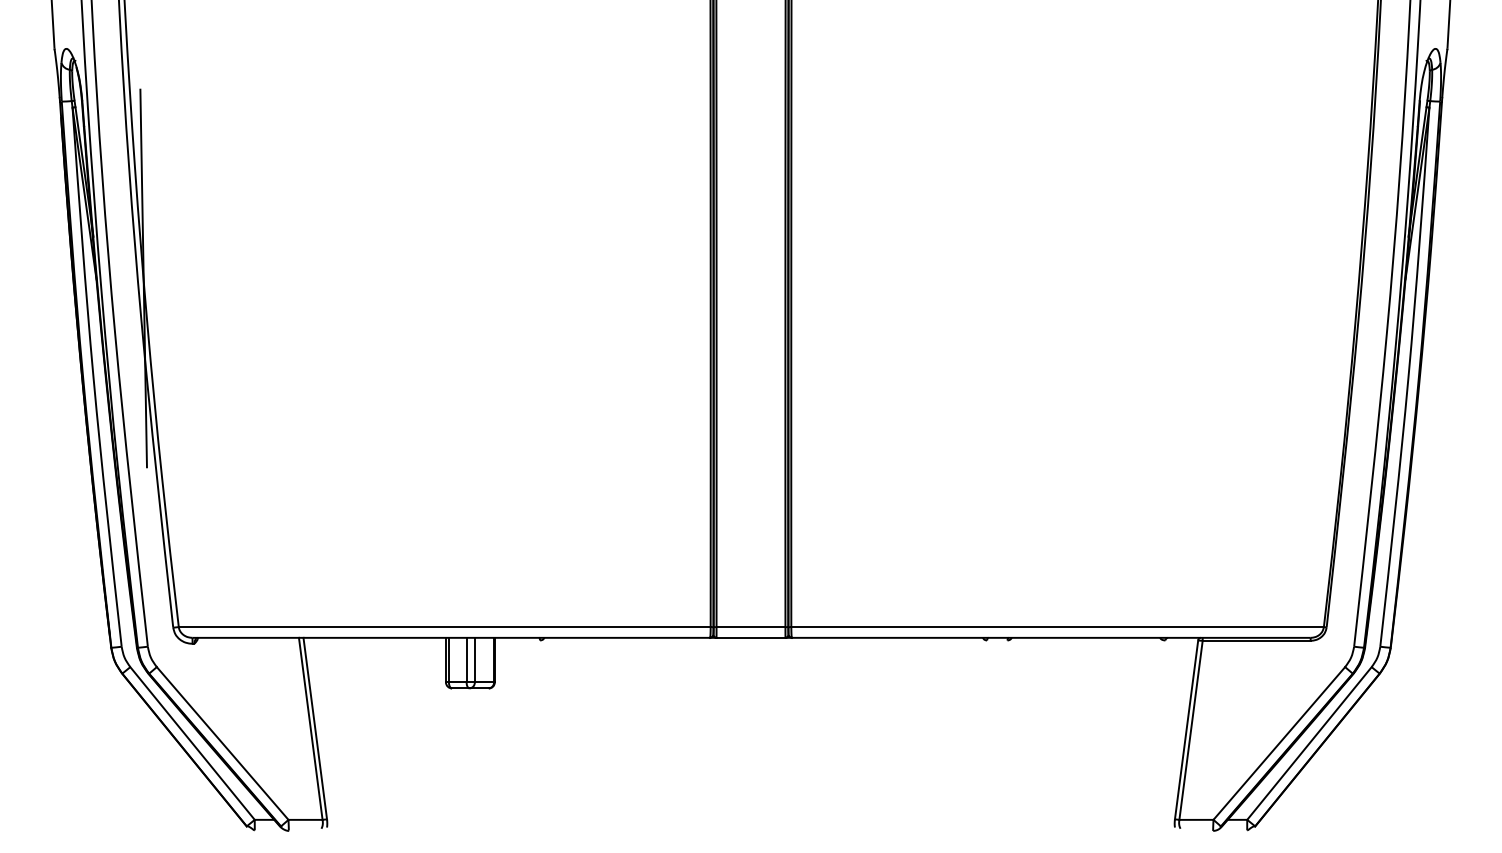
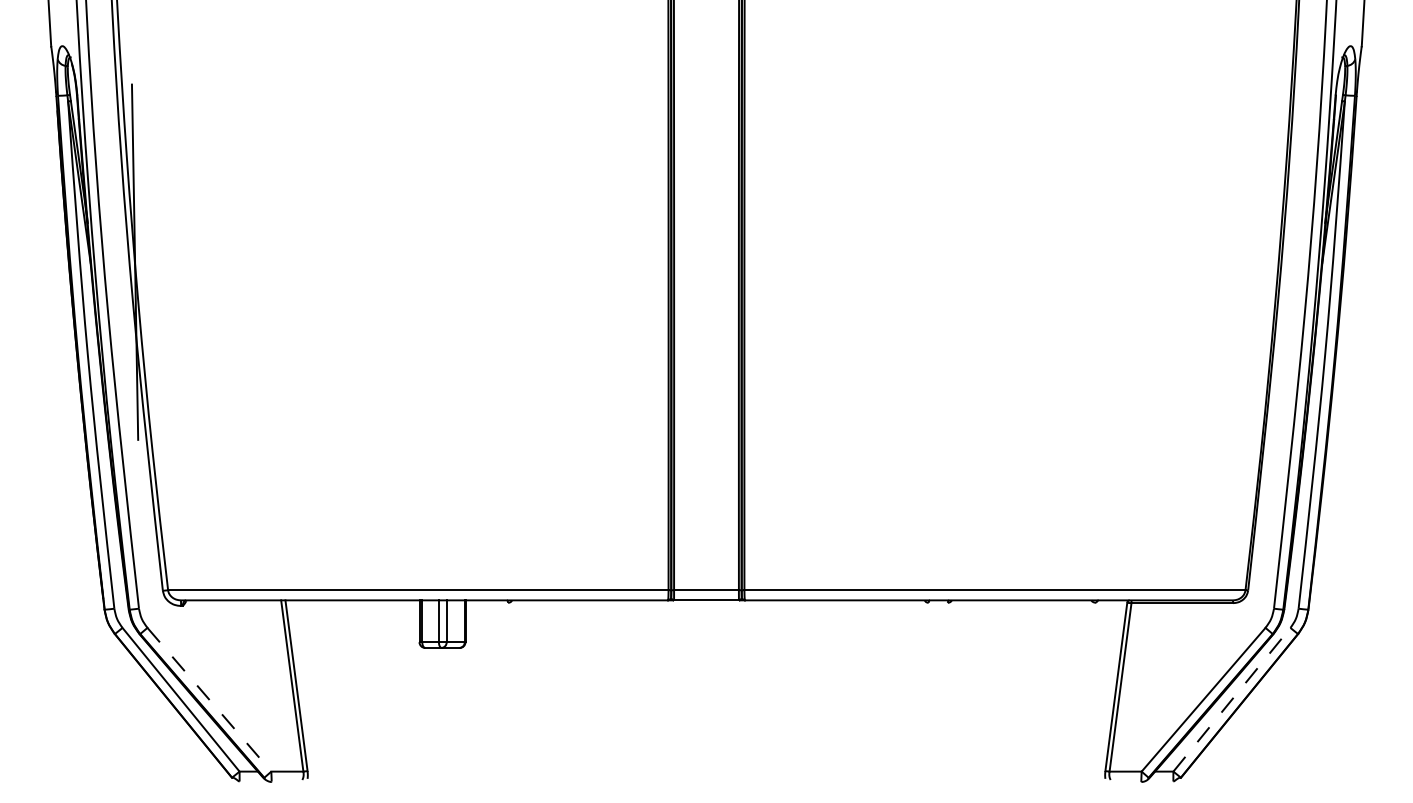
line: (222, 743) -> (209, 699), solid -> dashed
line: (1309, 743) -> (1231, 699), solid -> dashed

